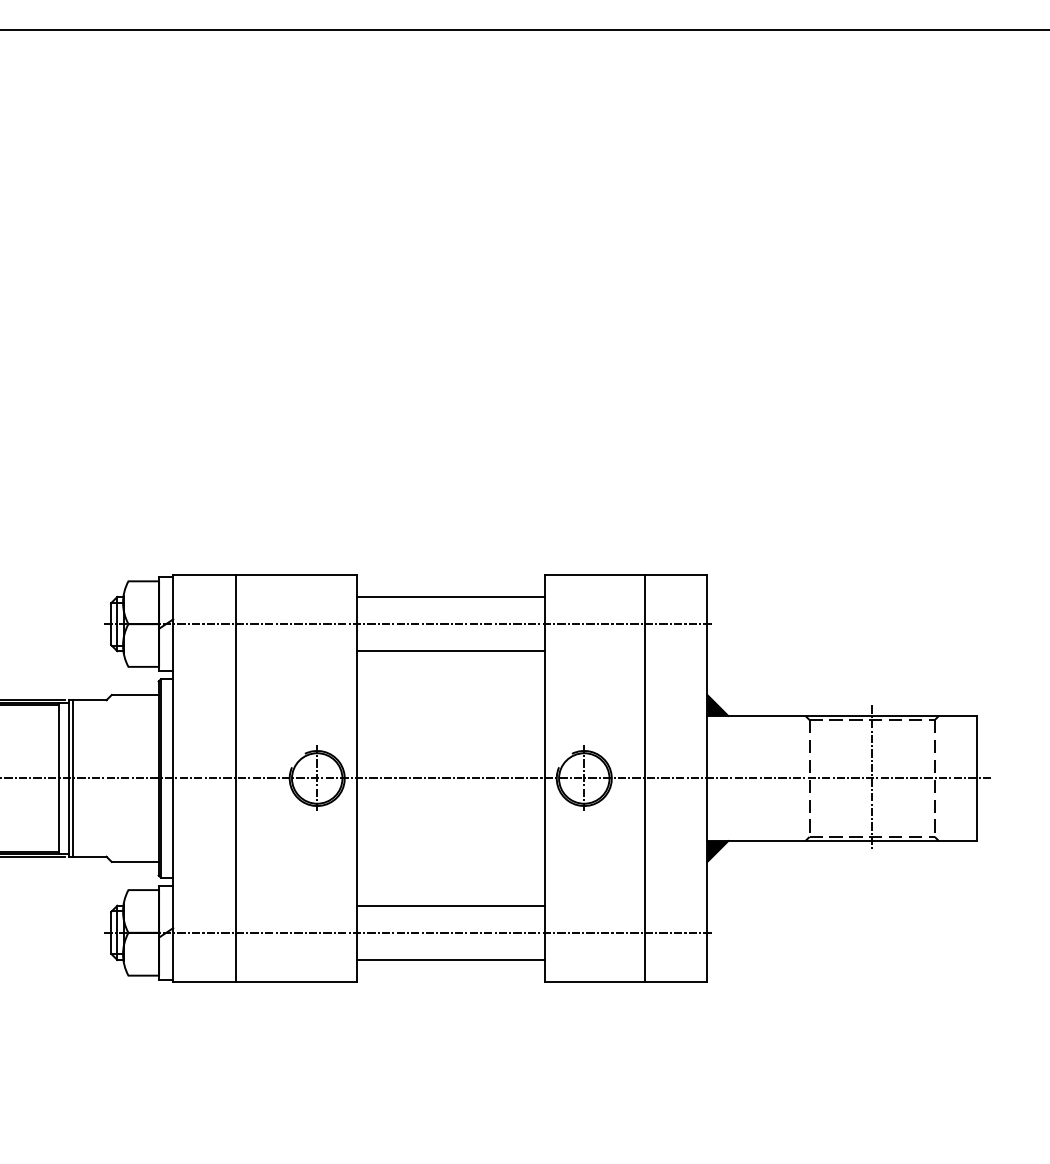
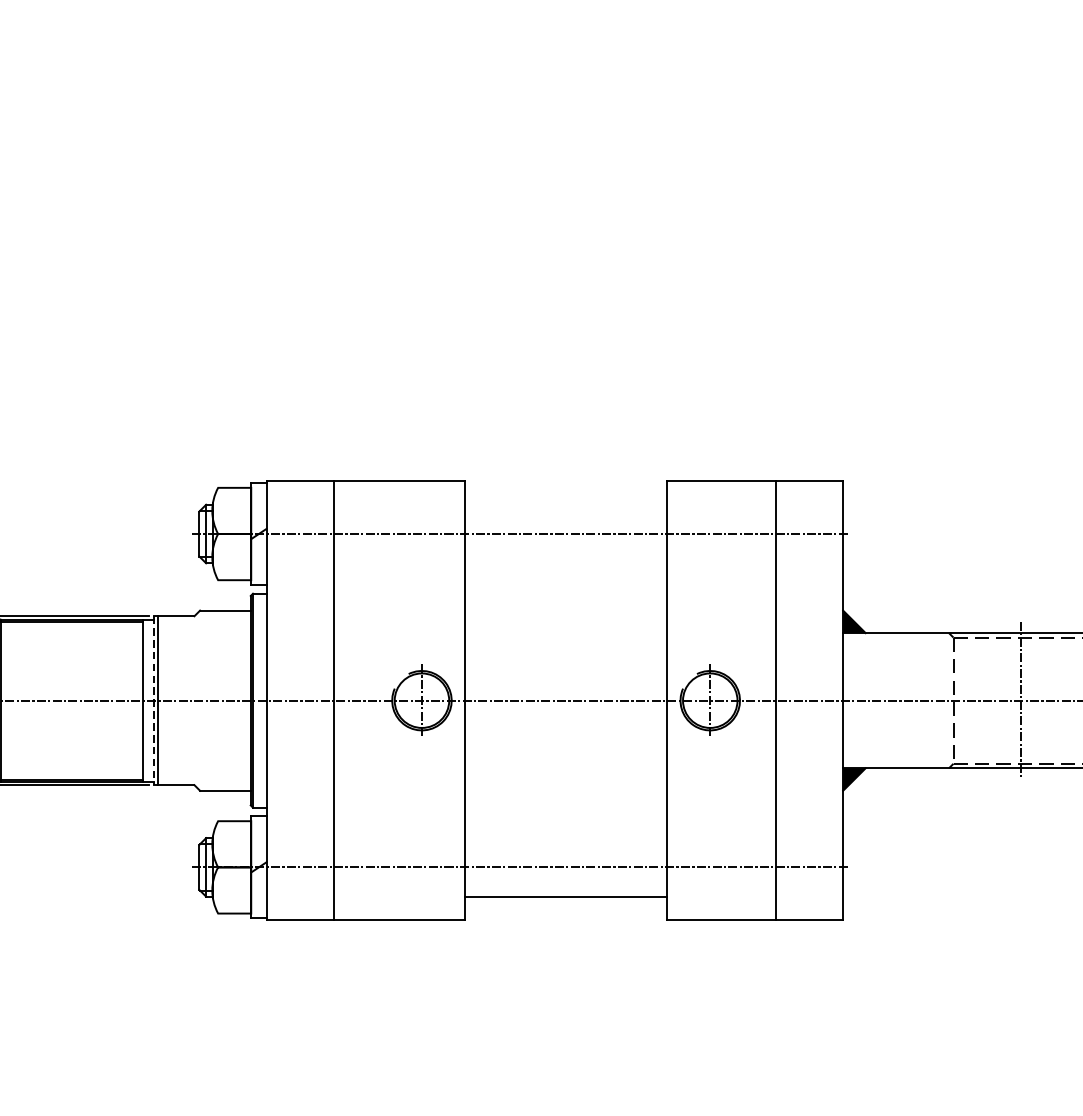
line: (450, 596) -> (565, 504), removed
line: (450, 651) -> (565, 563), removed
line: (68, 778) -> (153, 700), solid -> dashed
line: (450, 905) -> (565, 837), removed

